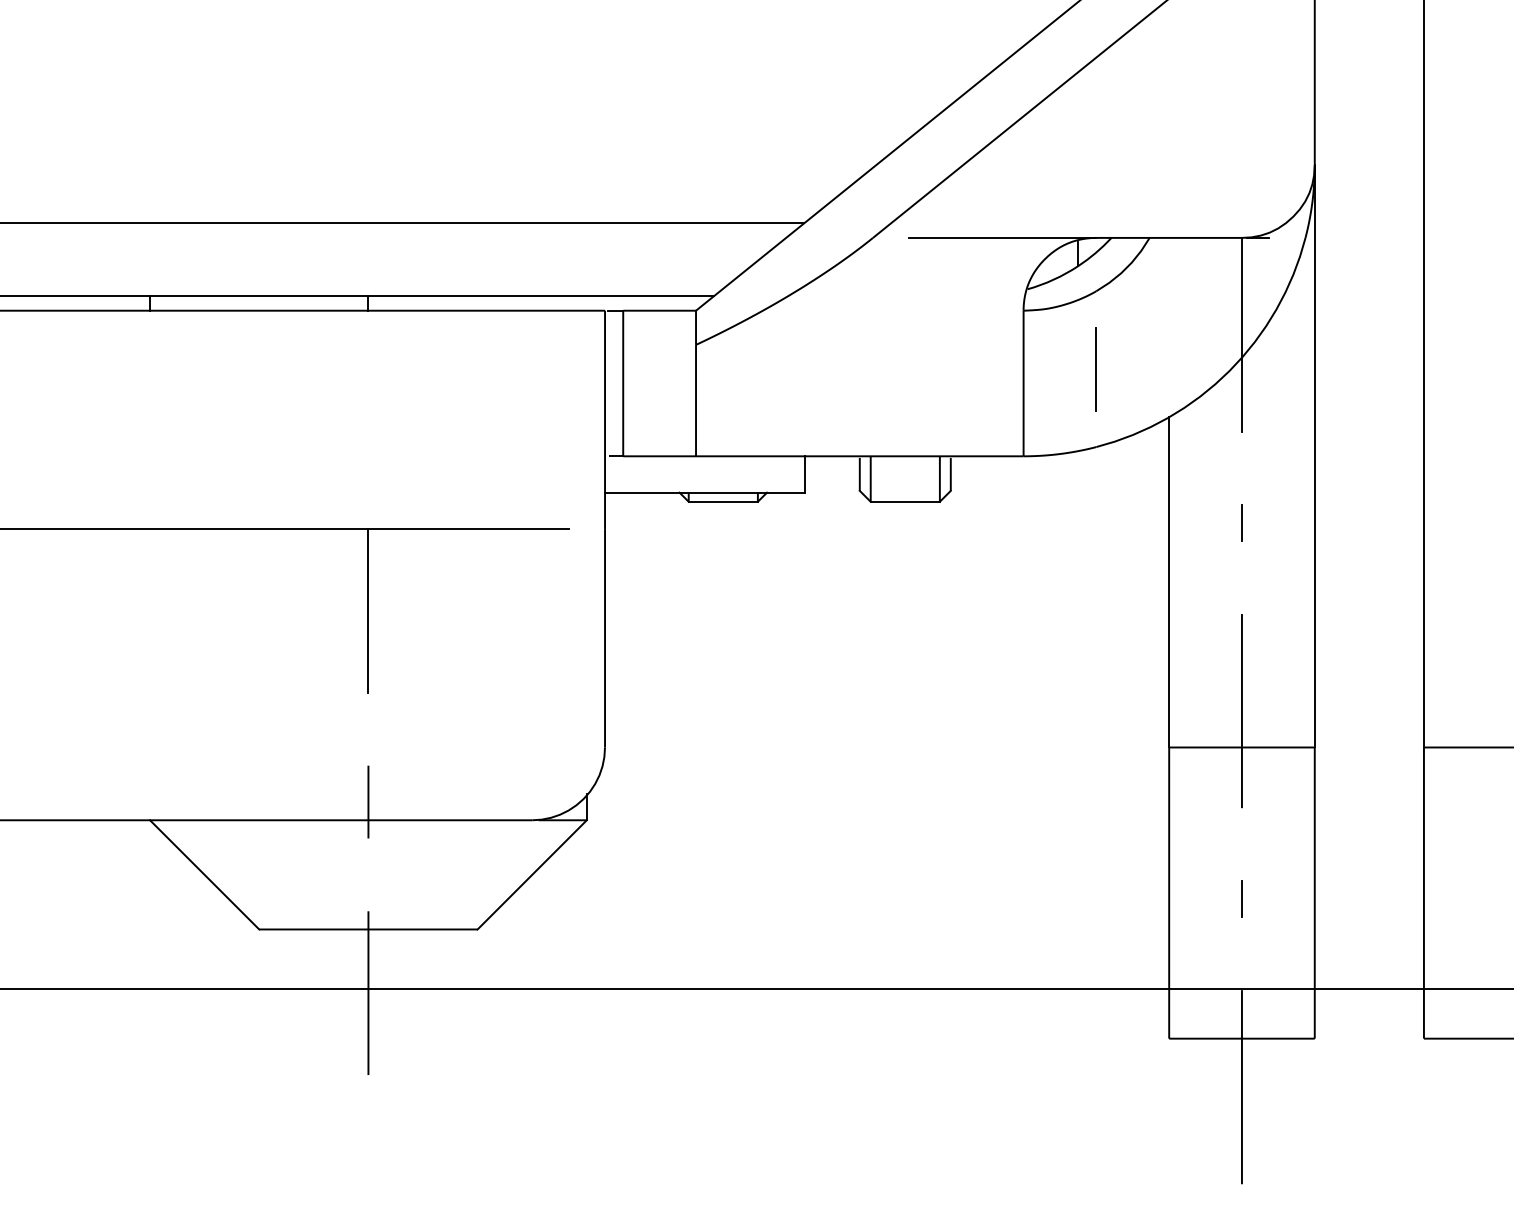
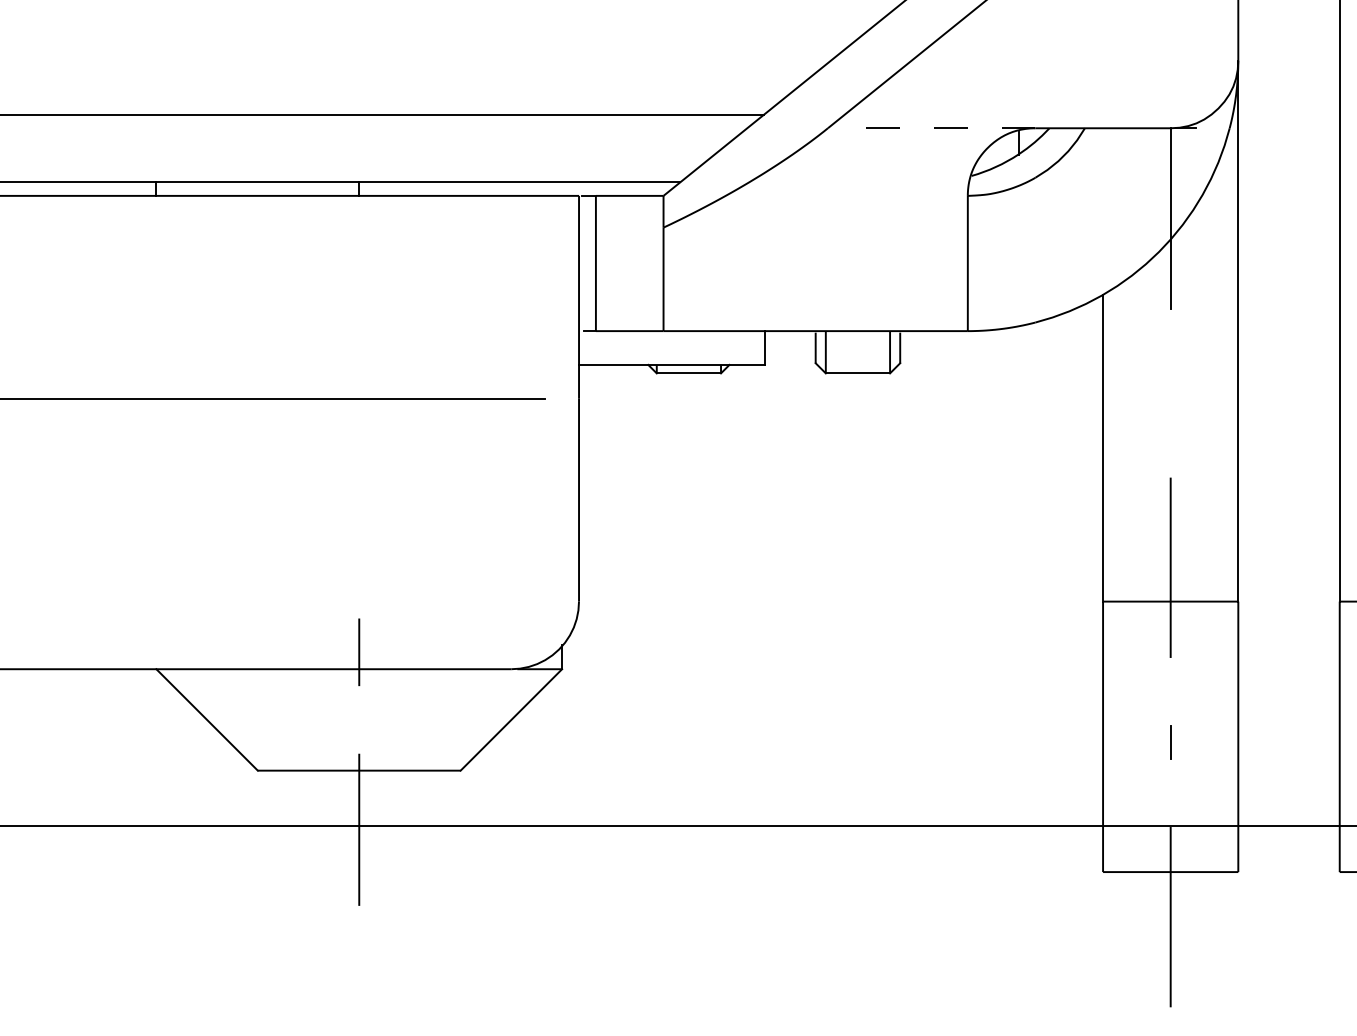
line: (1002, 237) -> (948, 127), solid -> dashed
line: (1095, 369) -> (1034, 250), removed
line: (1241, 522) -> (1170, 392), removed
line: (368, 610) -> (359, 474), removed

